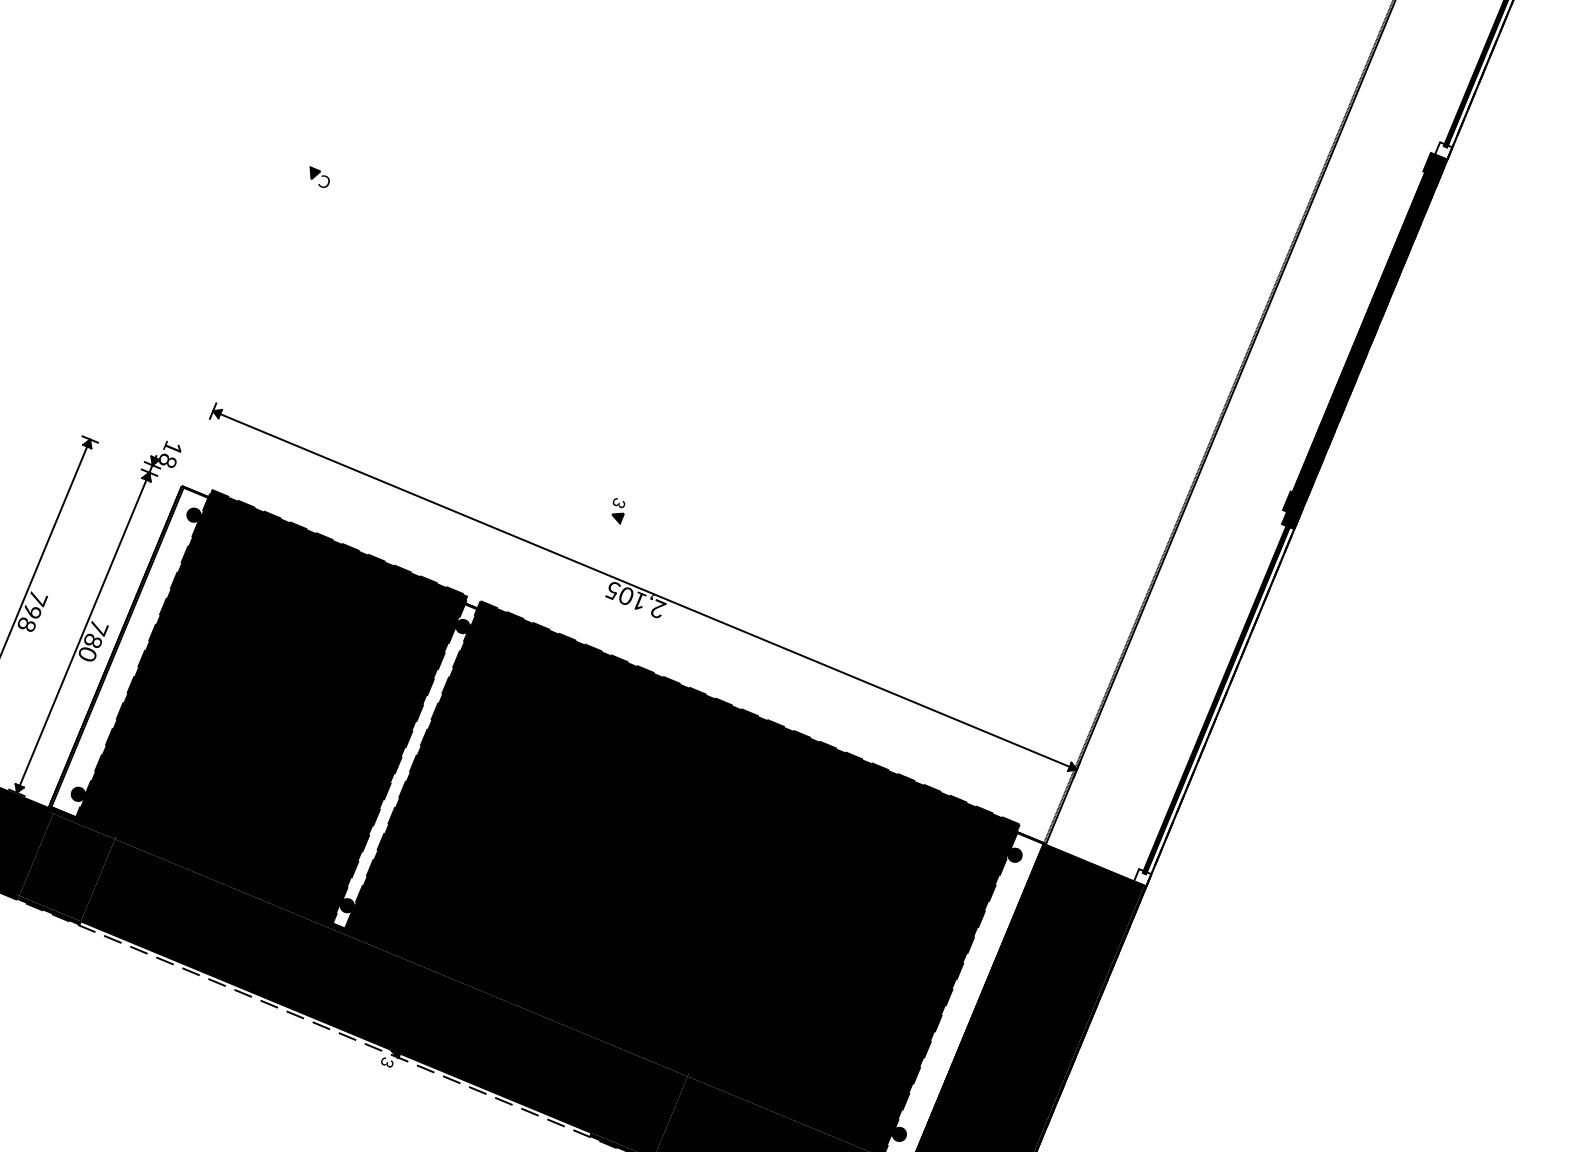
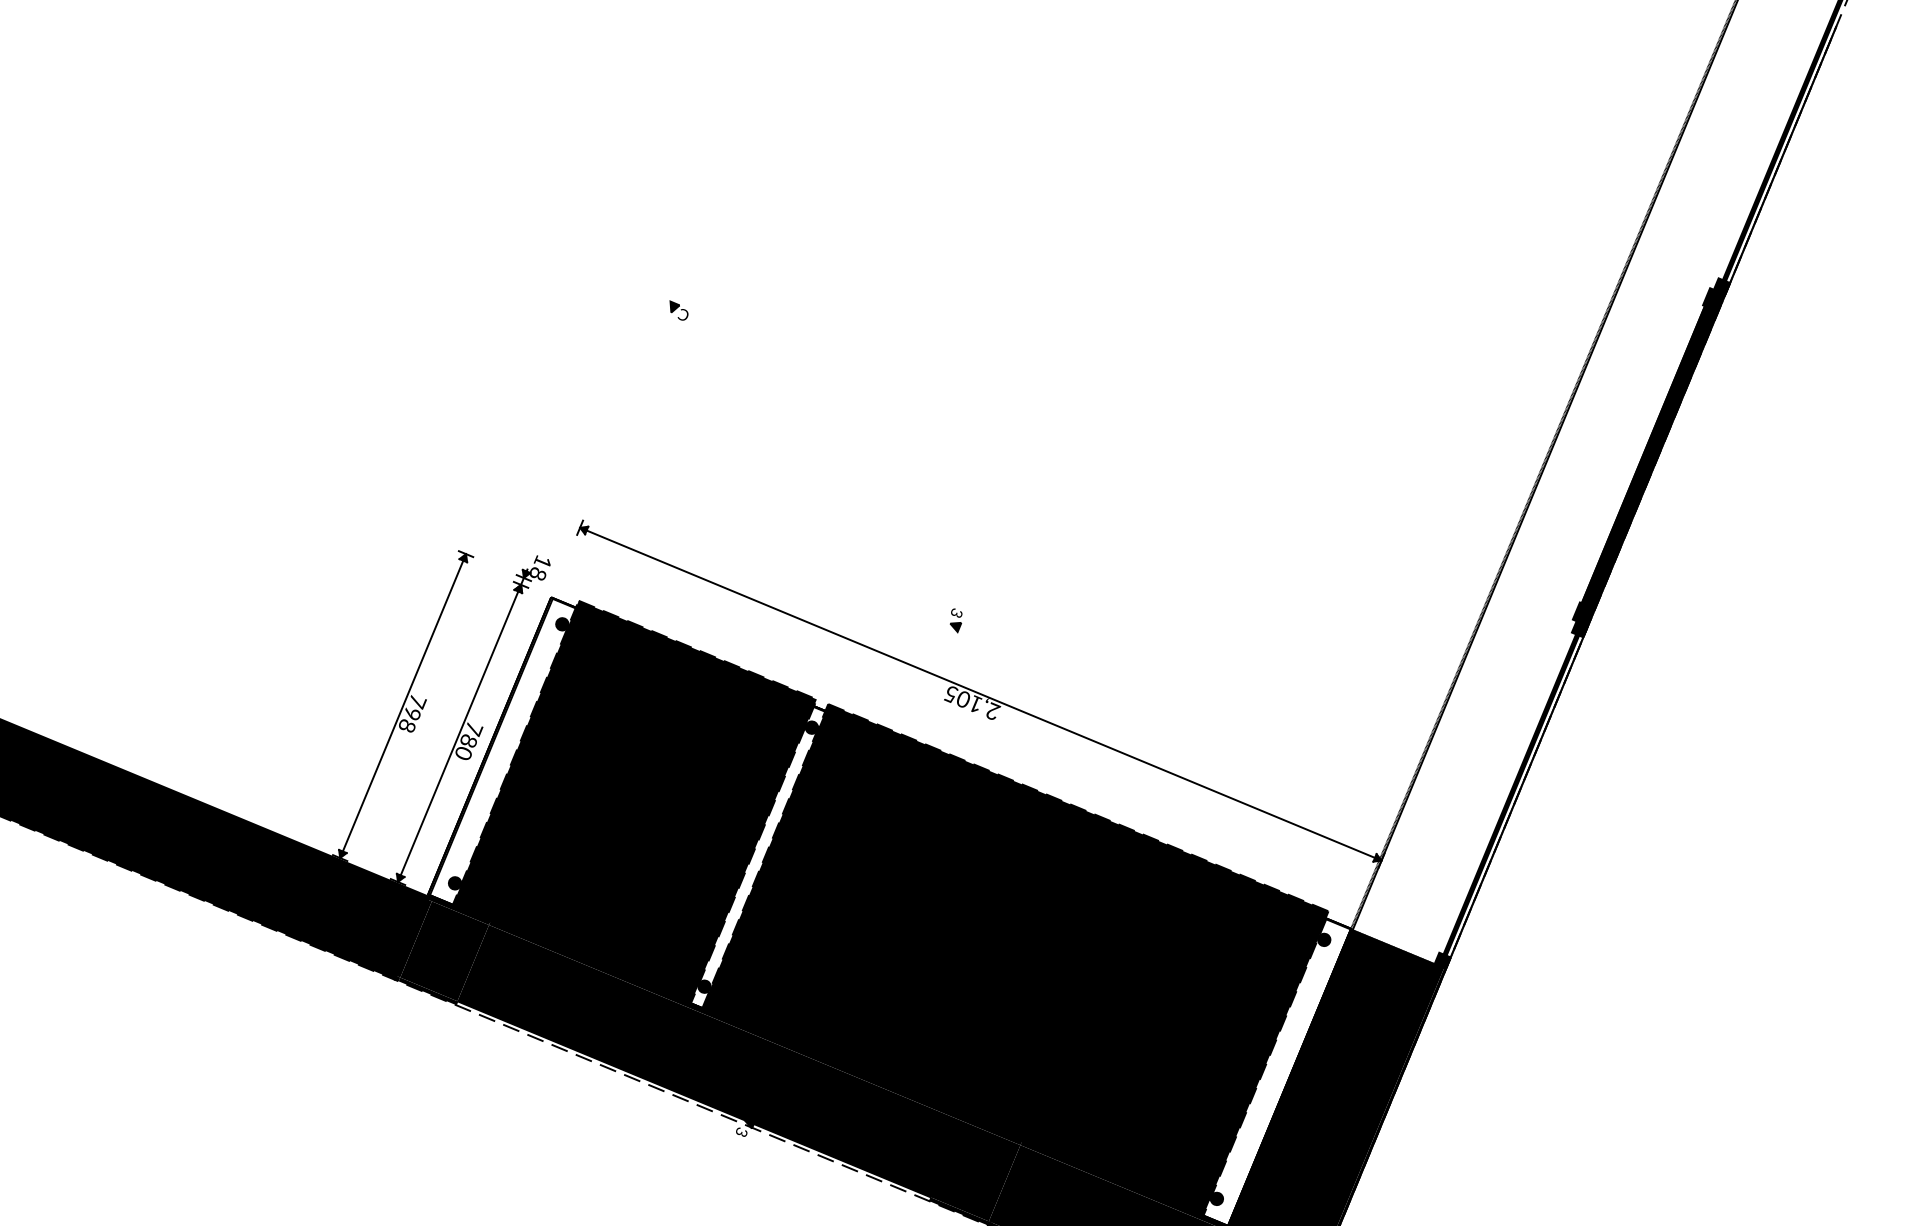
fill: (1443, 151) -> (1721, 286), added
fill: (1142, 877) -> (1442, 960), added

